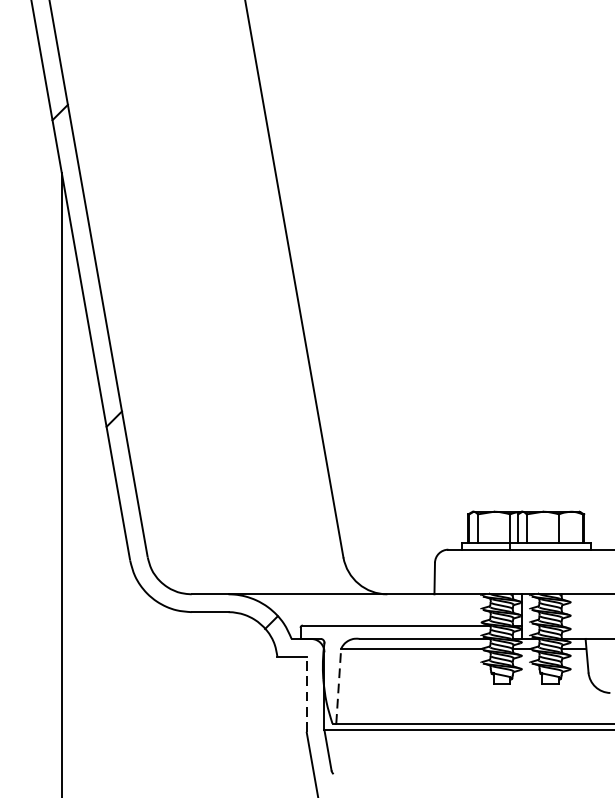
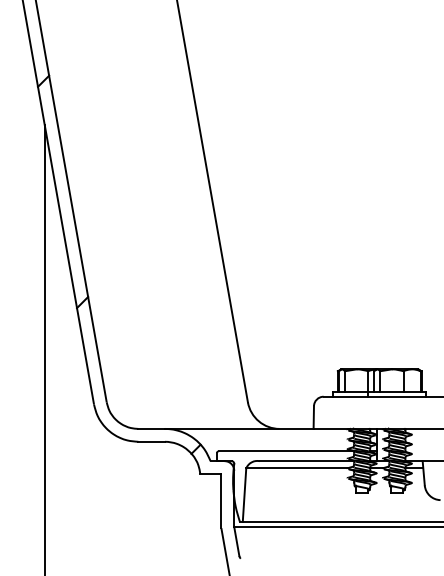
line: (338, 685) -> (244, 494), dashed -> solid
line: (306, 693) -> (221, 500), dashed -> solid

